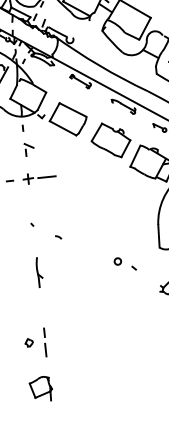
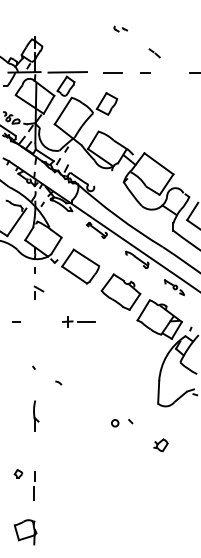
part: (38, 177) -> (78, 321), moved
circle: (118, 261) -> (115, 423), moved
part: (29, 342) -> (18, 473), moved

